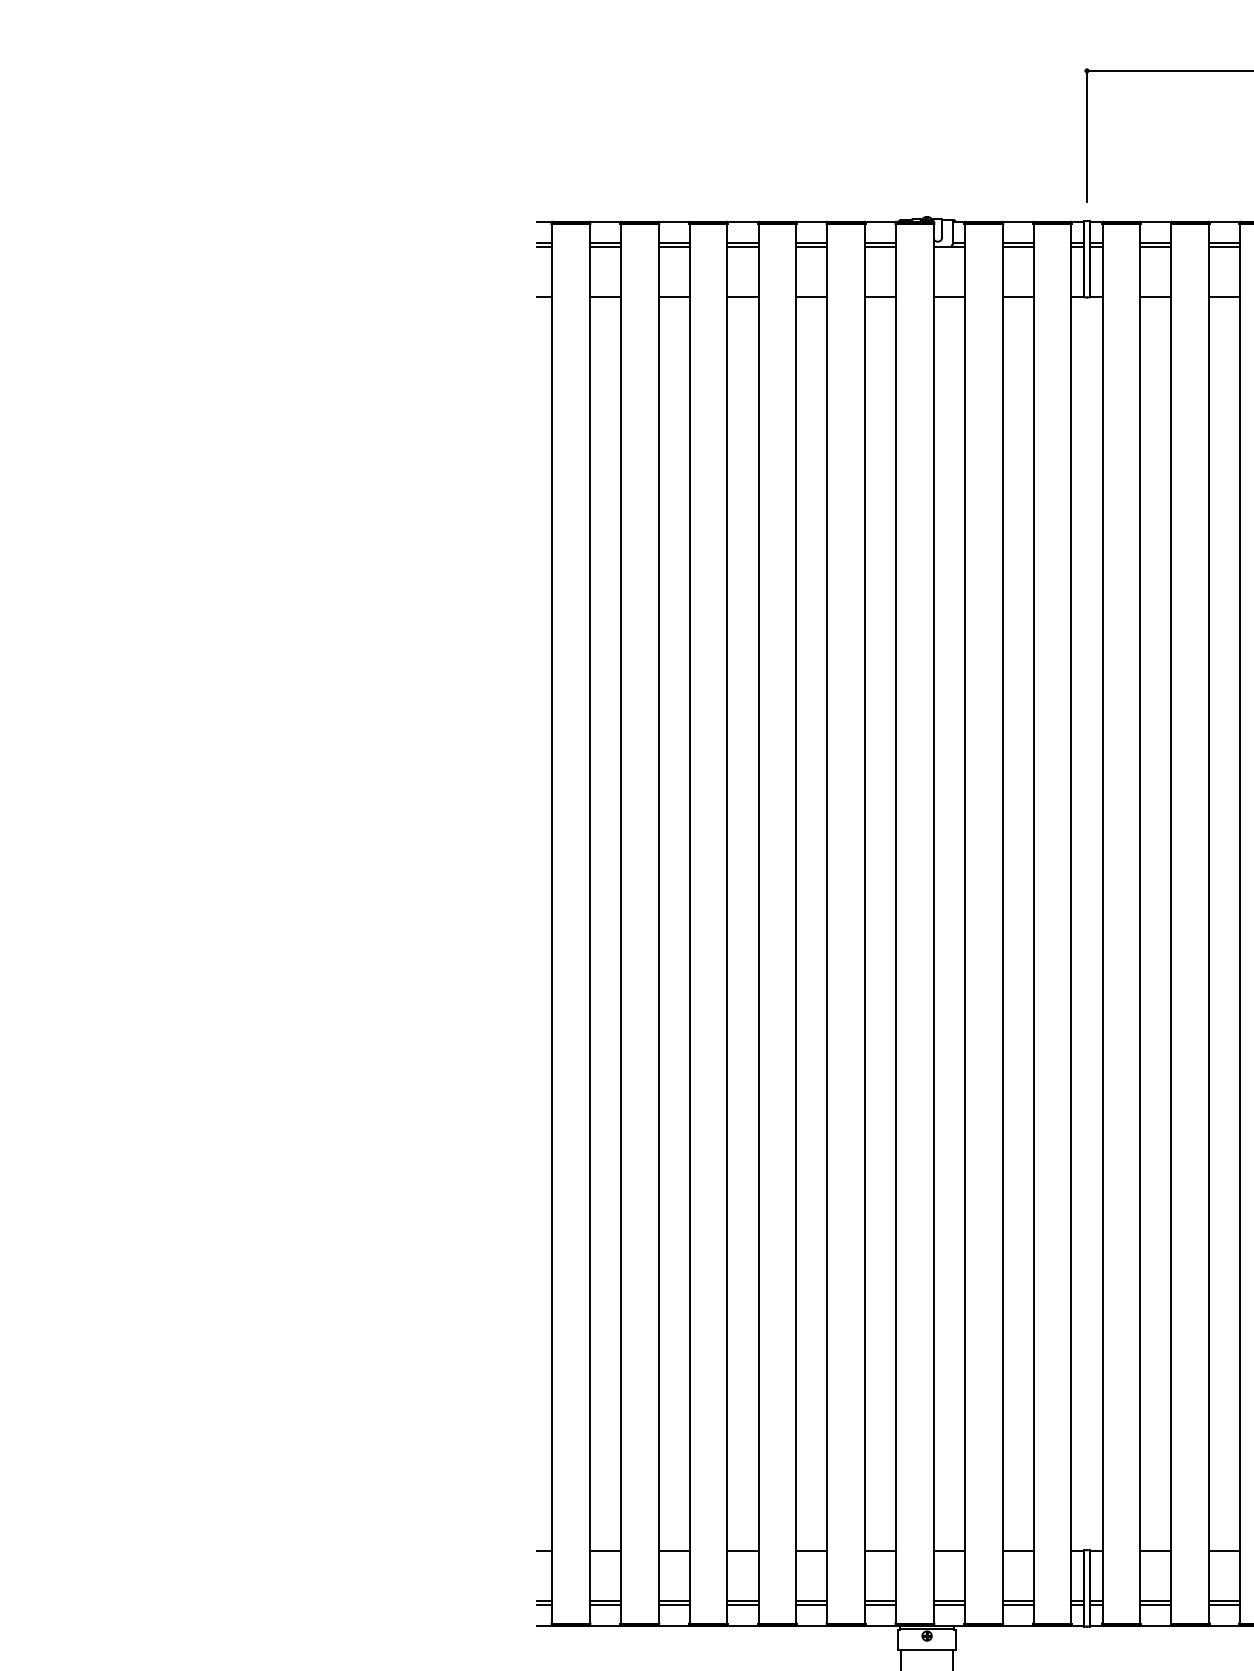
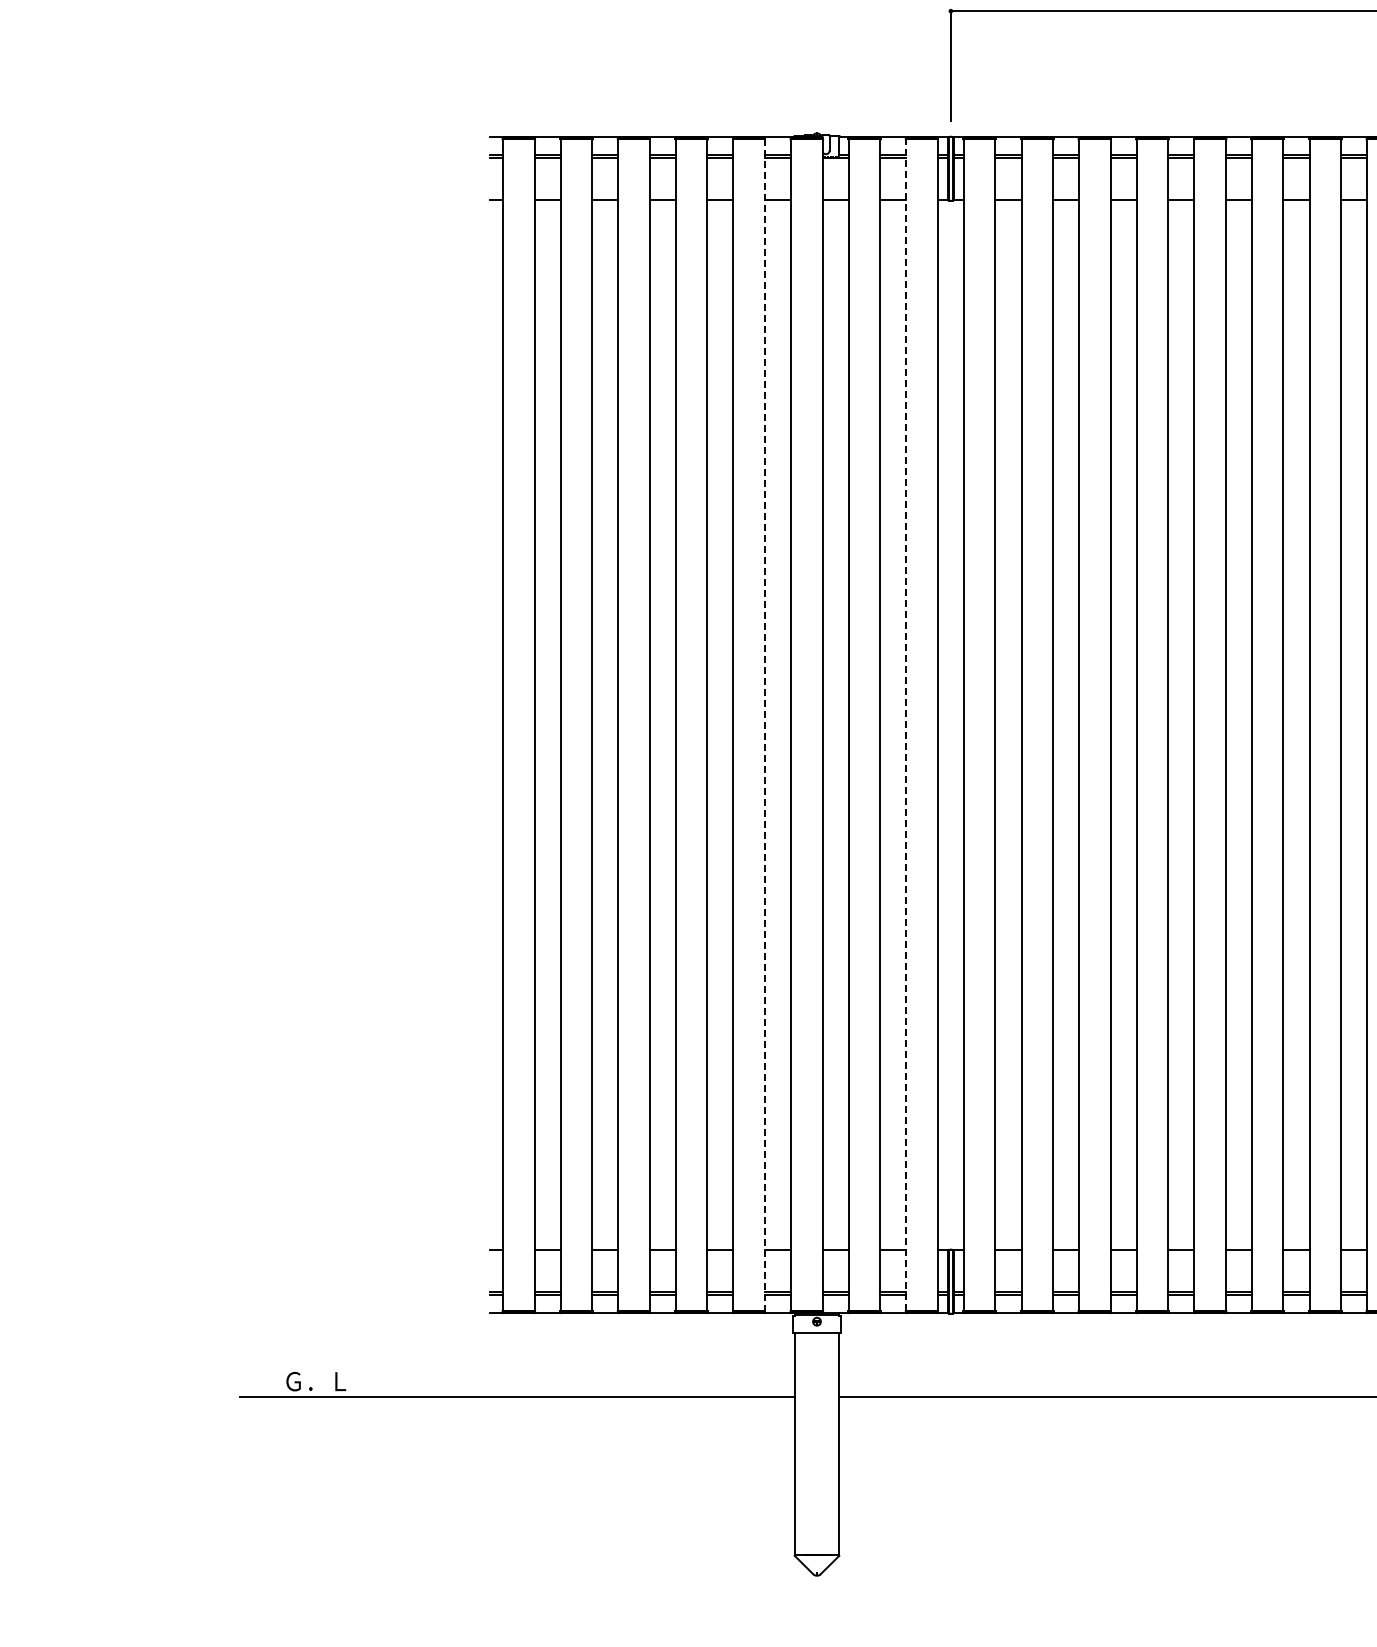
line: (864, 923) -> (764, 725), solid -> dashed
line: (1033, 923) -> (906, 725), solid -> dashed

